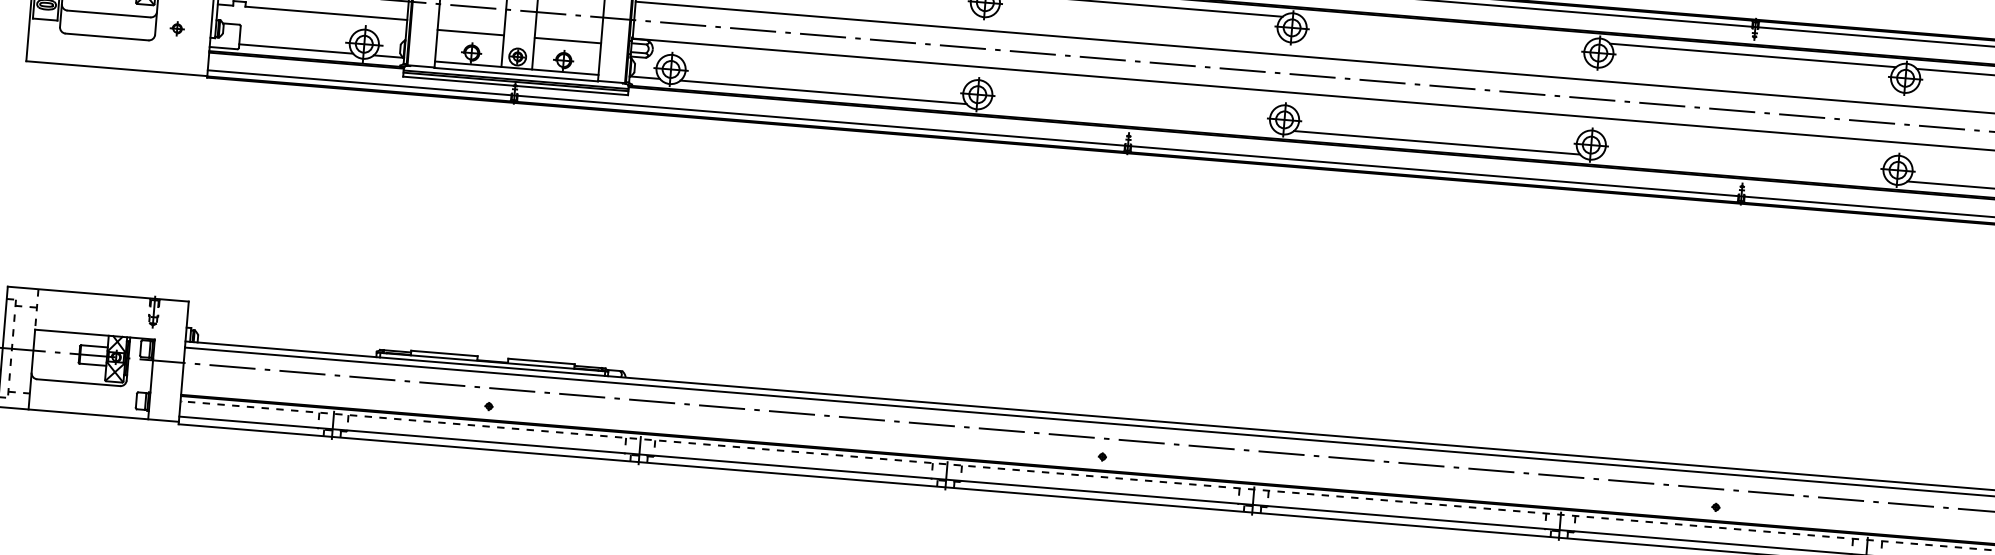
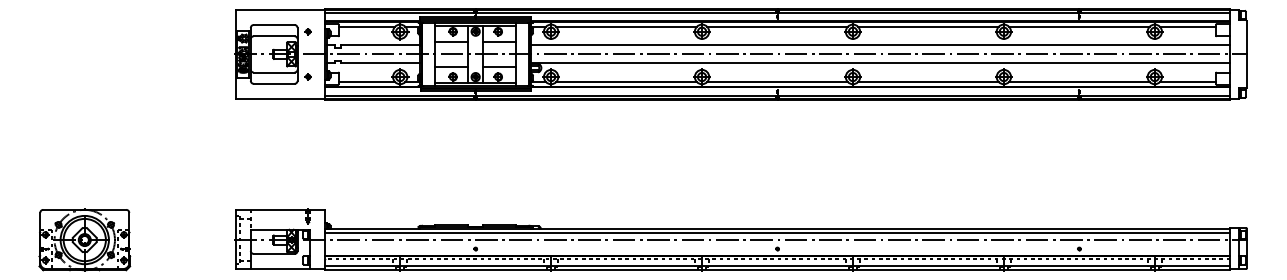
line: (1446, 29) -> (928, 26), added
line: (1130, 118) -> (777, 82), added
line: (1742, 168) -> (1078, 82), added

